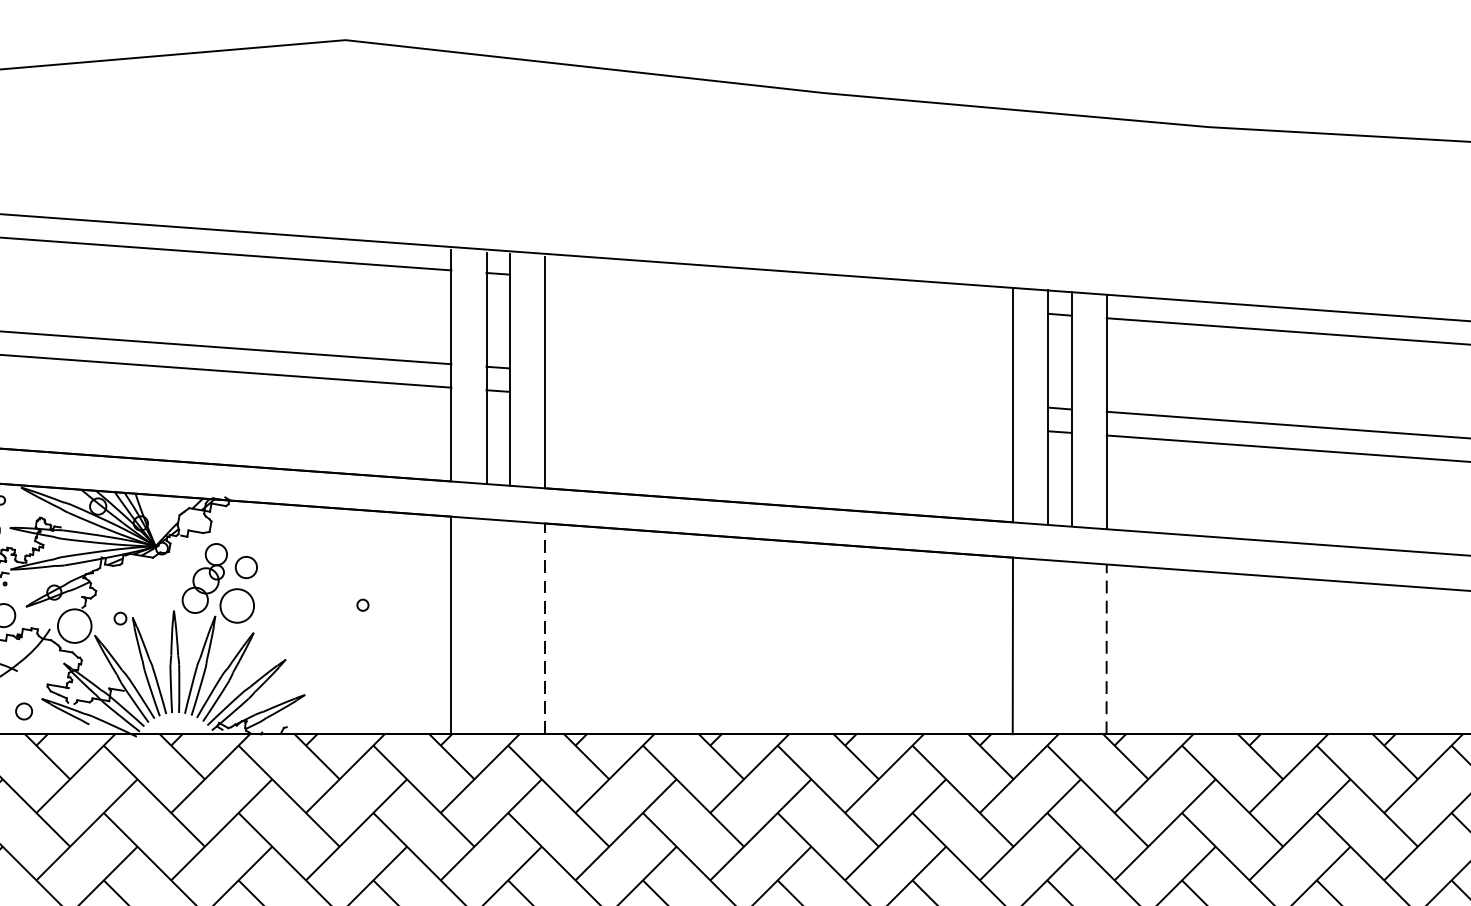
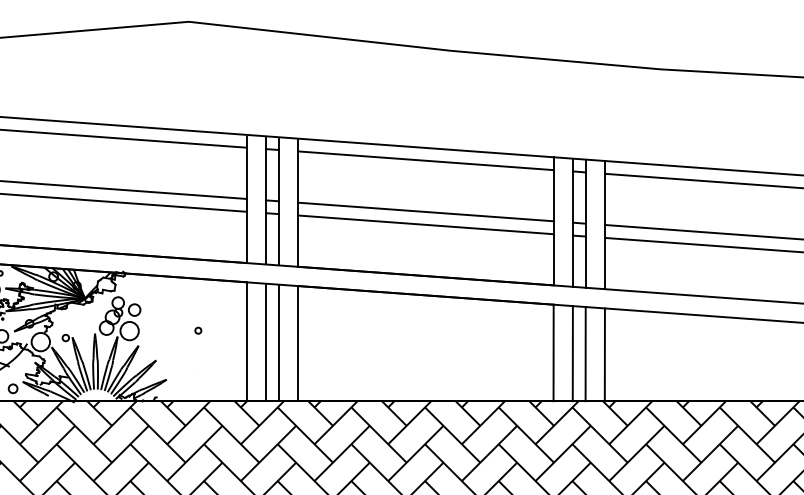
line: (778, 293) -> (425, 160), added
line: (778, 387) -> (425, 211), added
line: (778, 410) -> (425, 224), added
line: (485, 626) -> (265, 342), added
line: (509, 626) -> (278, 342), added
line: (544, 628) -> (297, 343), dashed -> solid
line: (1047, 646) -> (572, 353), added
line: (1071, 648) -> (585, 354), added
line: (1105, 648) -> (604, 354), dashed -> solid

